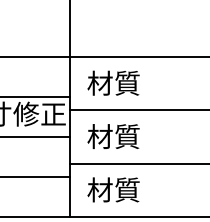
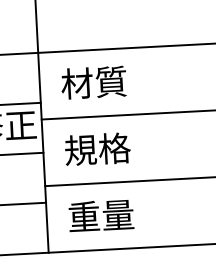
text: (113, 136) -> (97, 149), 材質 -> 規格
text: (113, 189) -> (100, 215), 材質 -> 重量

